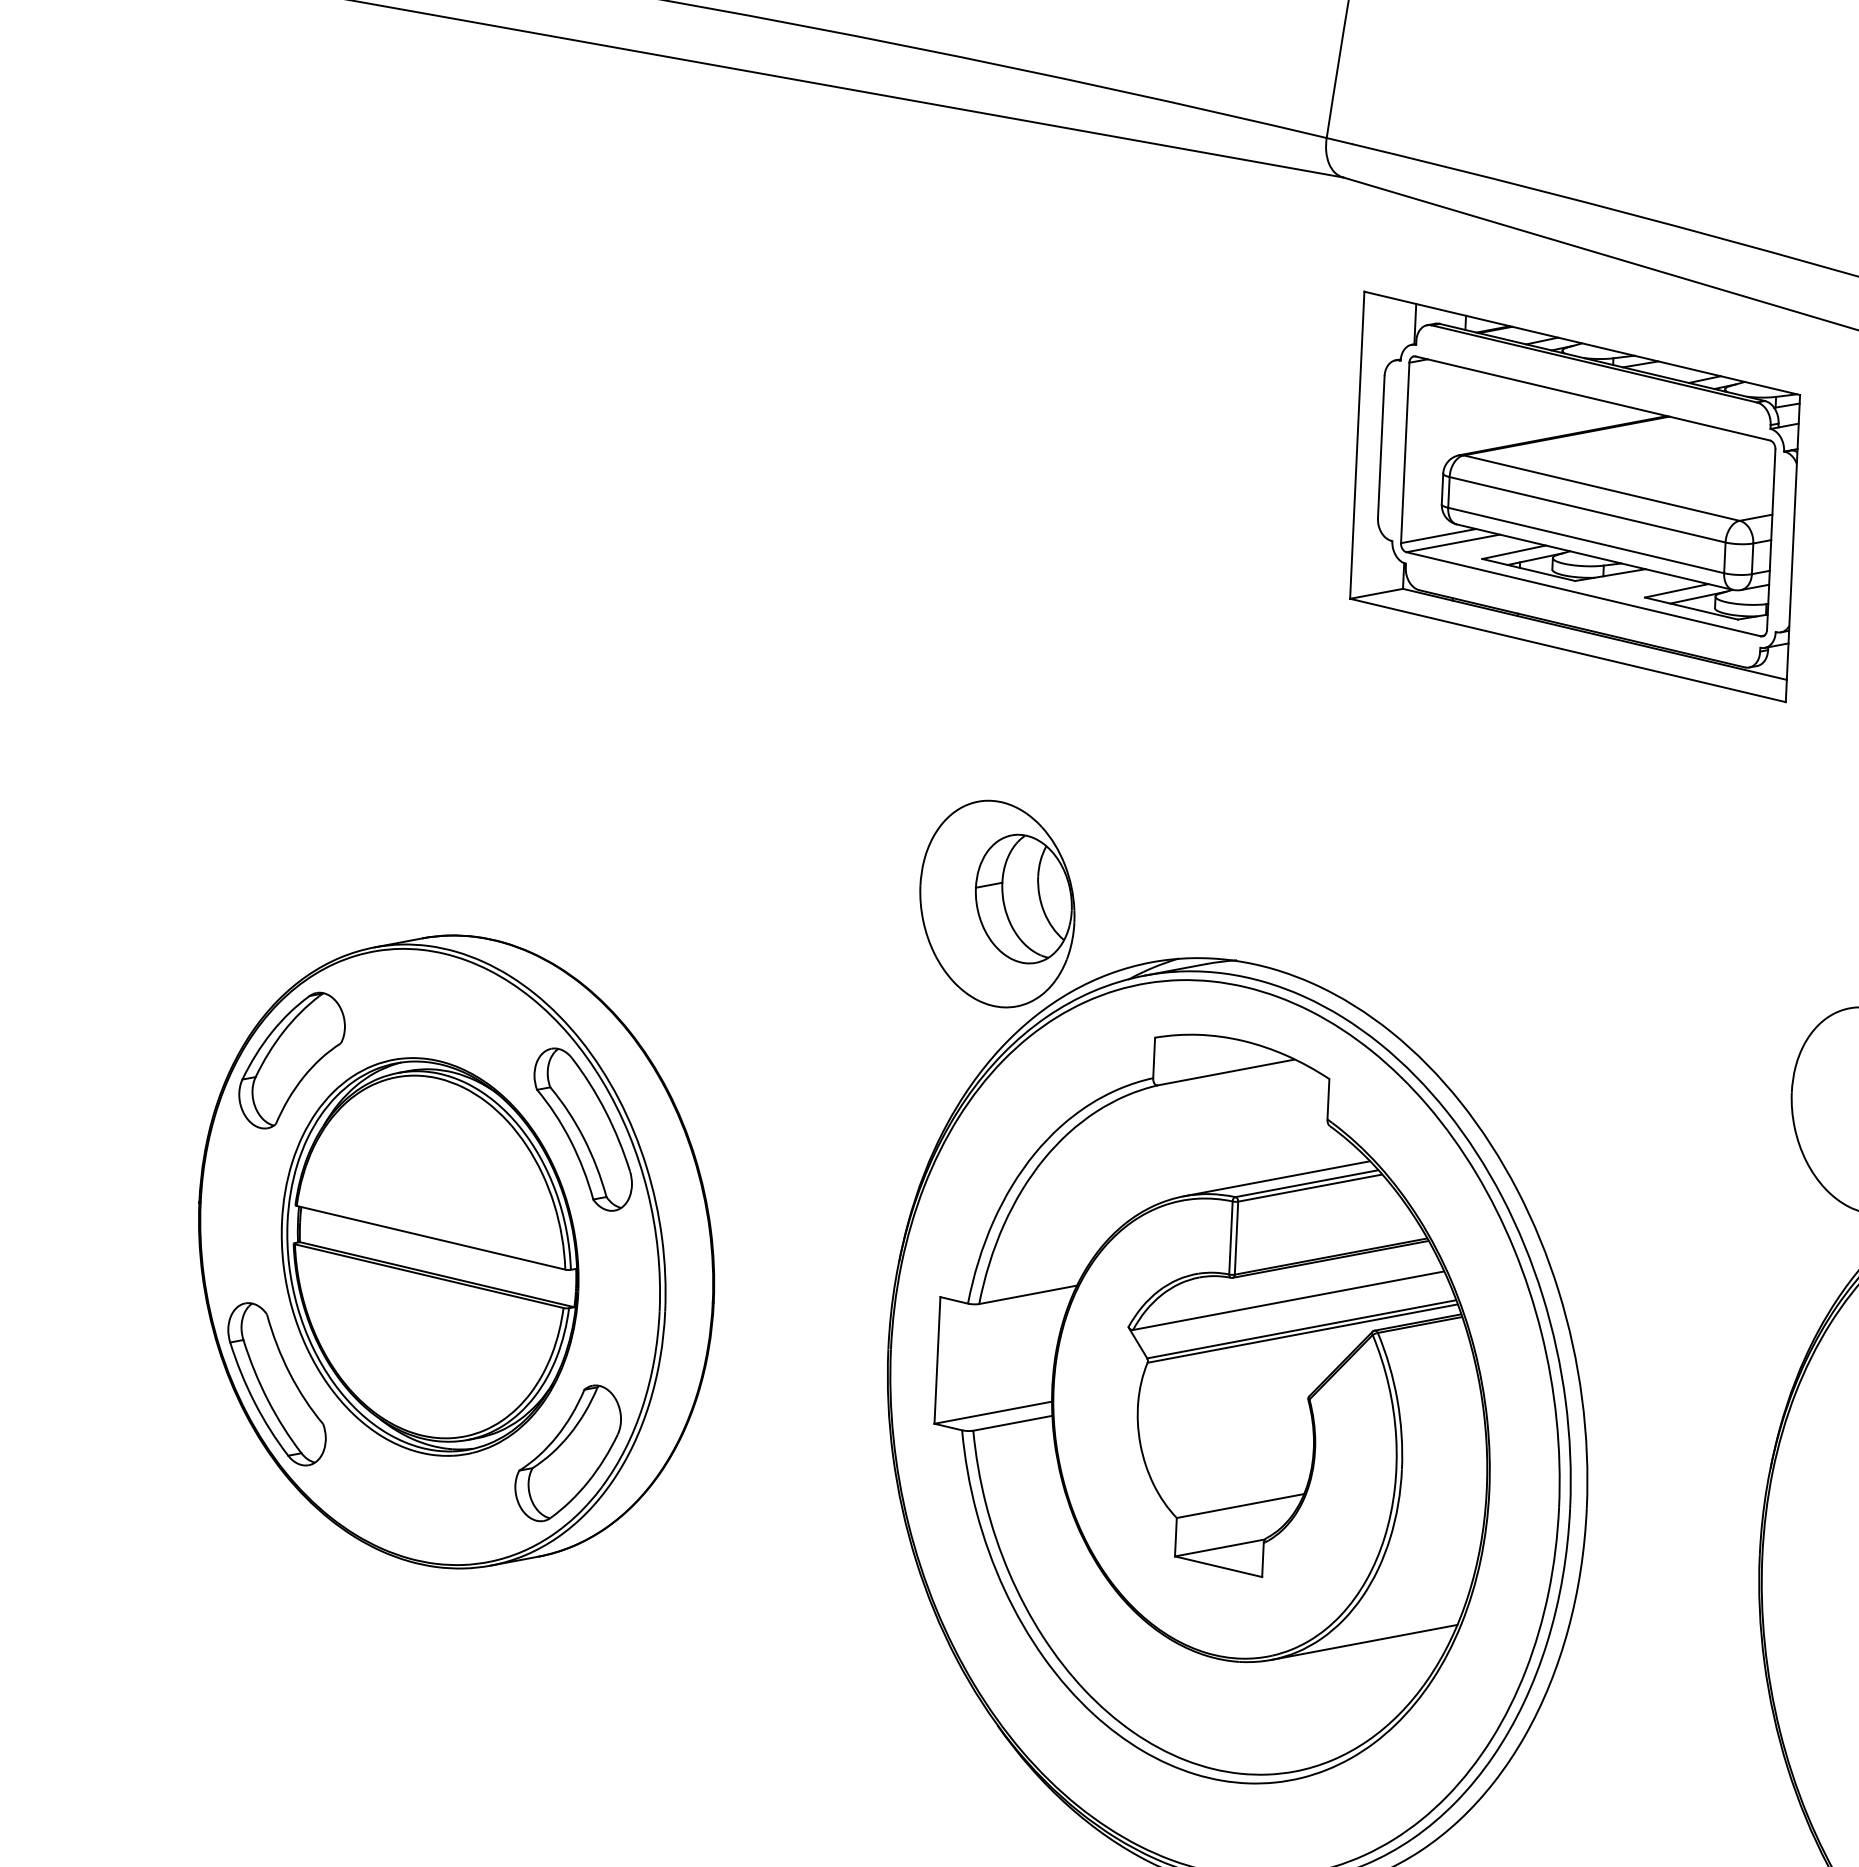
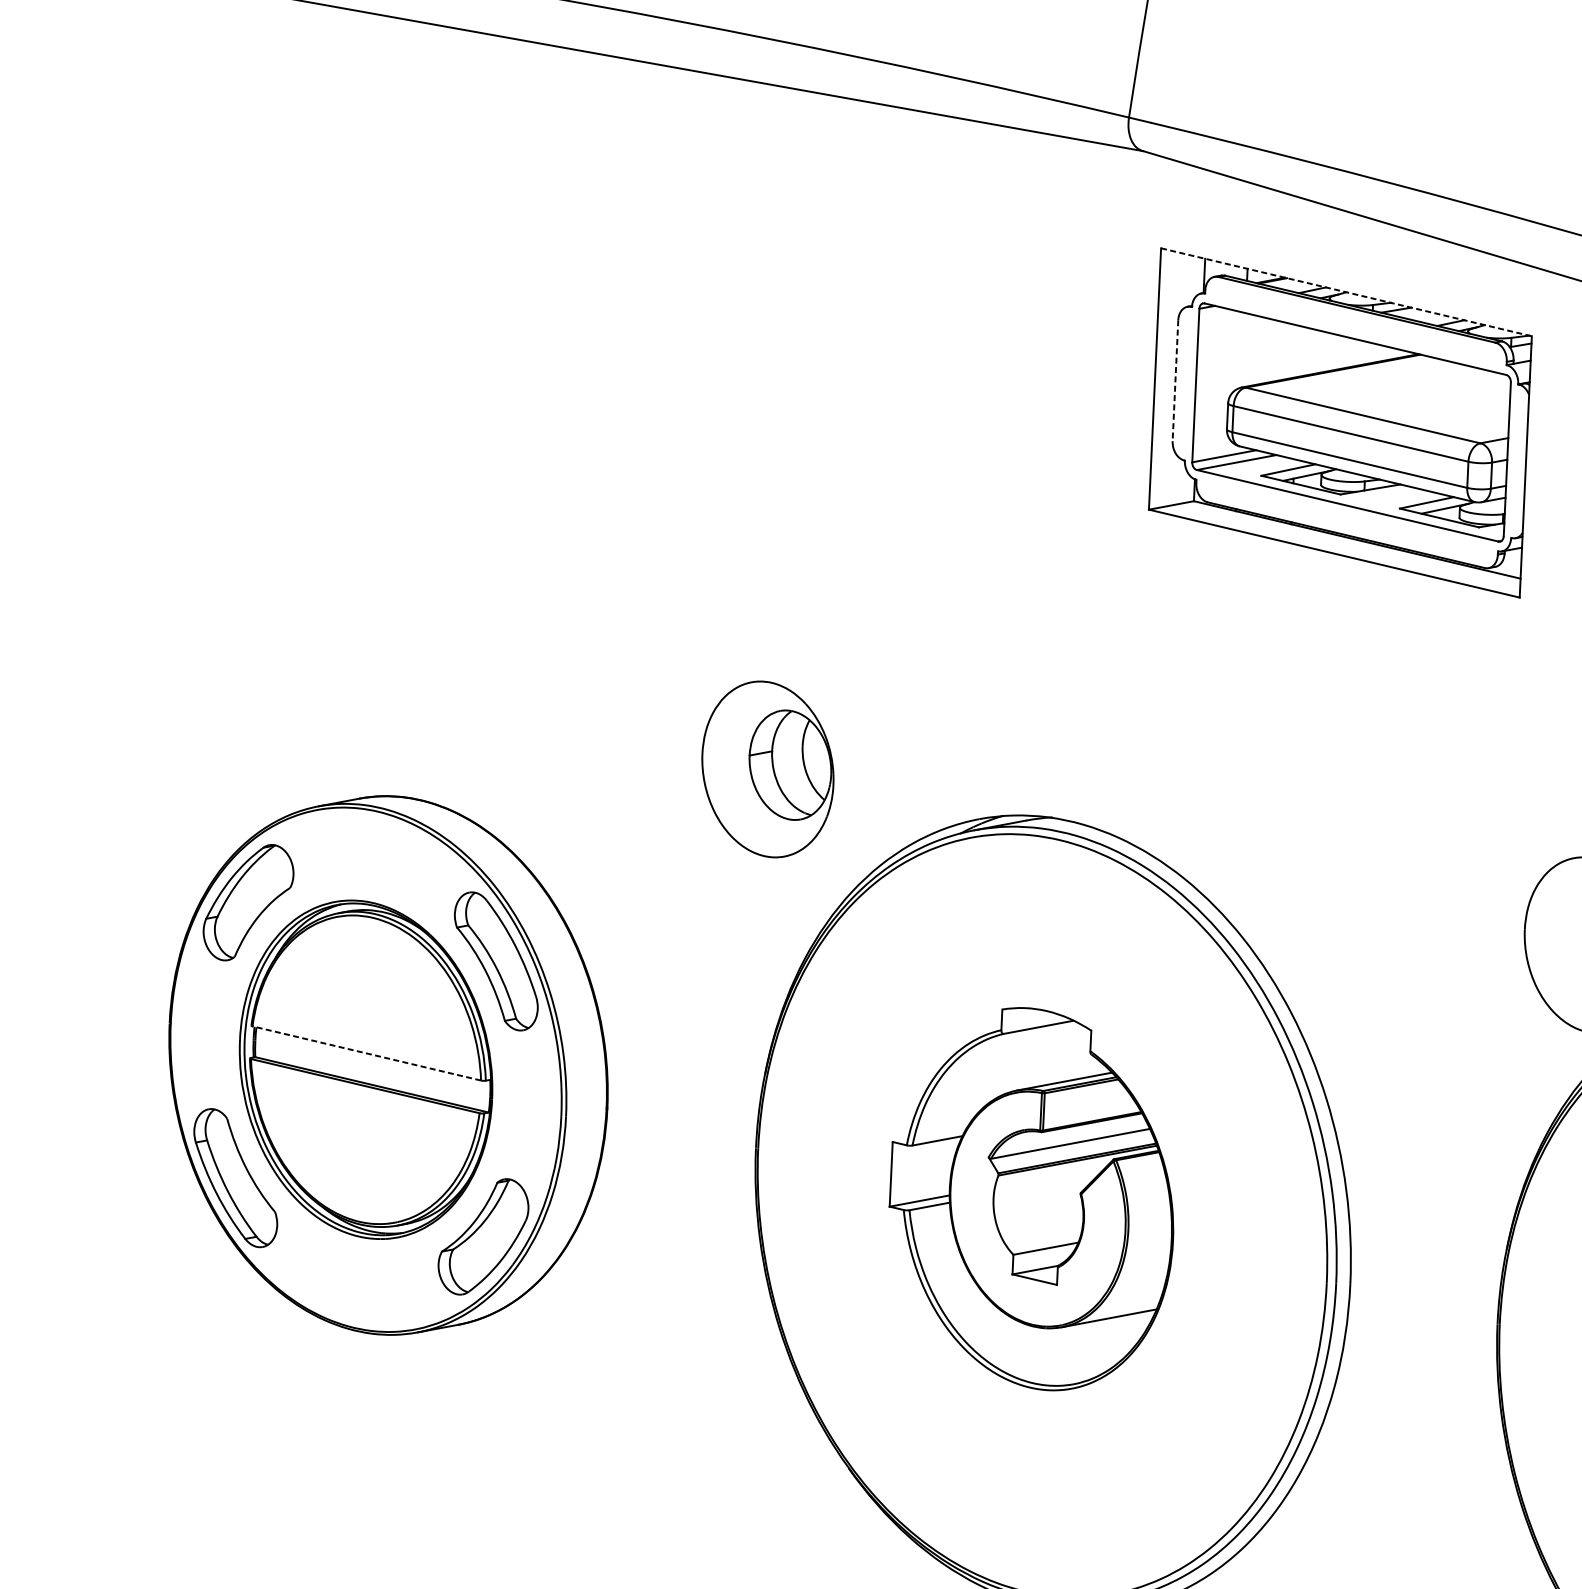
line: (1582, 343) -> (1346, 292), solid -> dashed
line: (1381, 447) -> (1175, 380), solid -> dashed
part: (997, 903) -> (768, 768), moved
line: (431, 1237) -> (367, 1053), solid -> dashed
part: (1211, 1408) -> (1030, 1198), size x0.6

